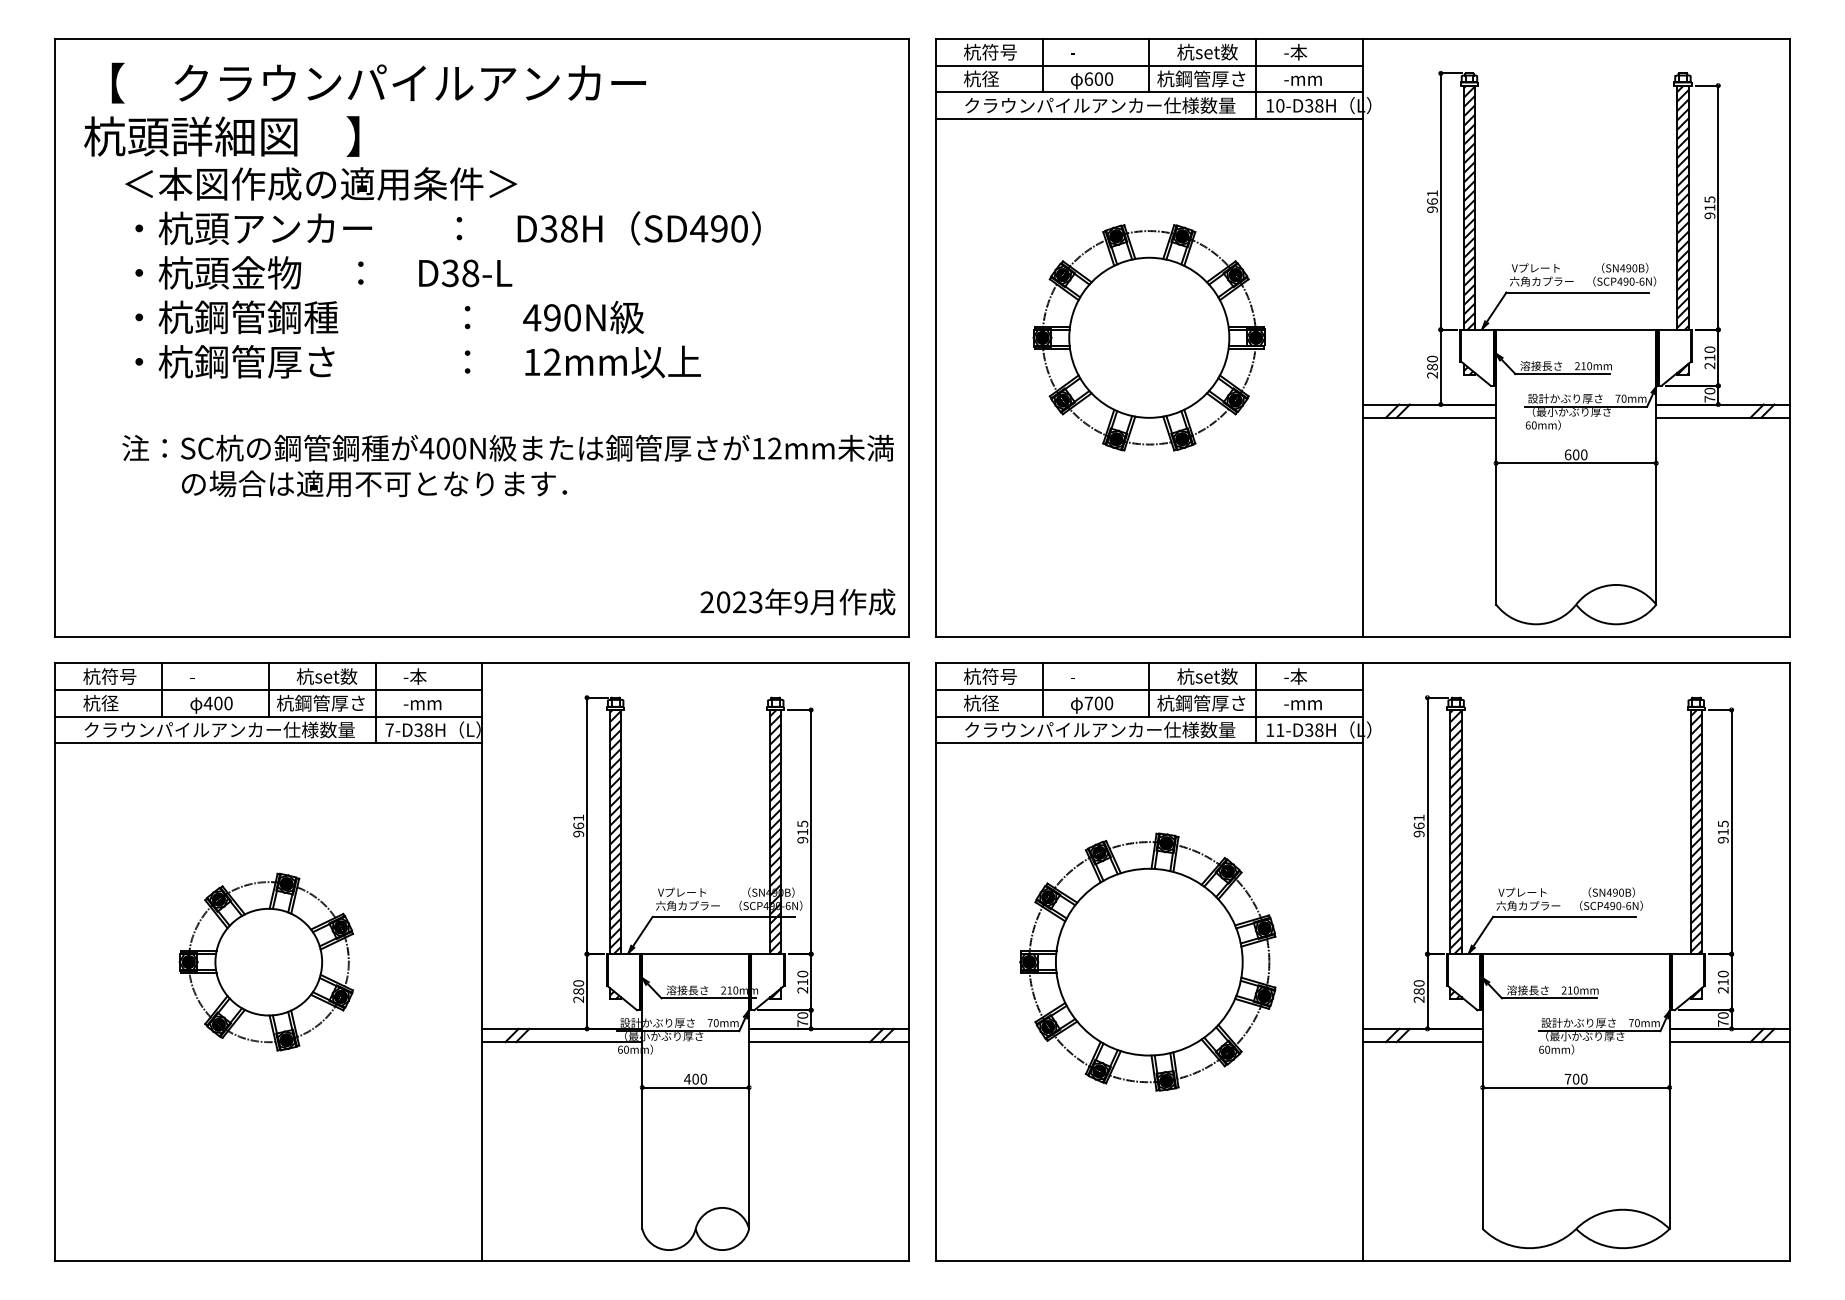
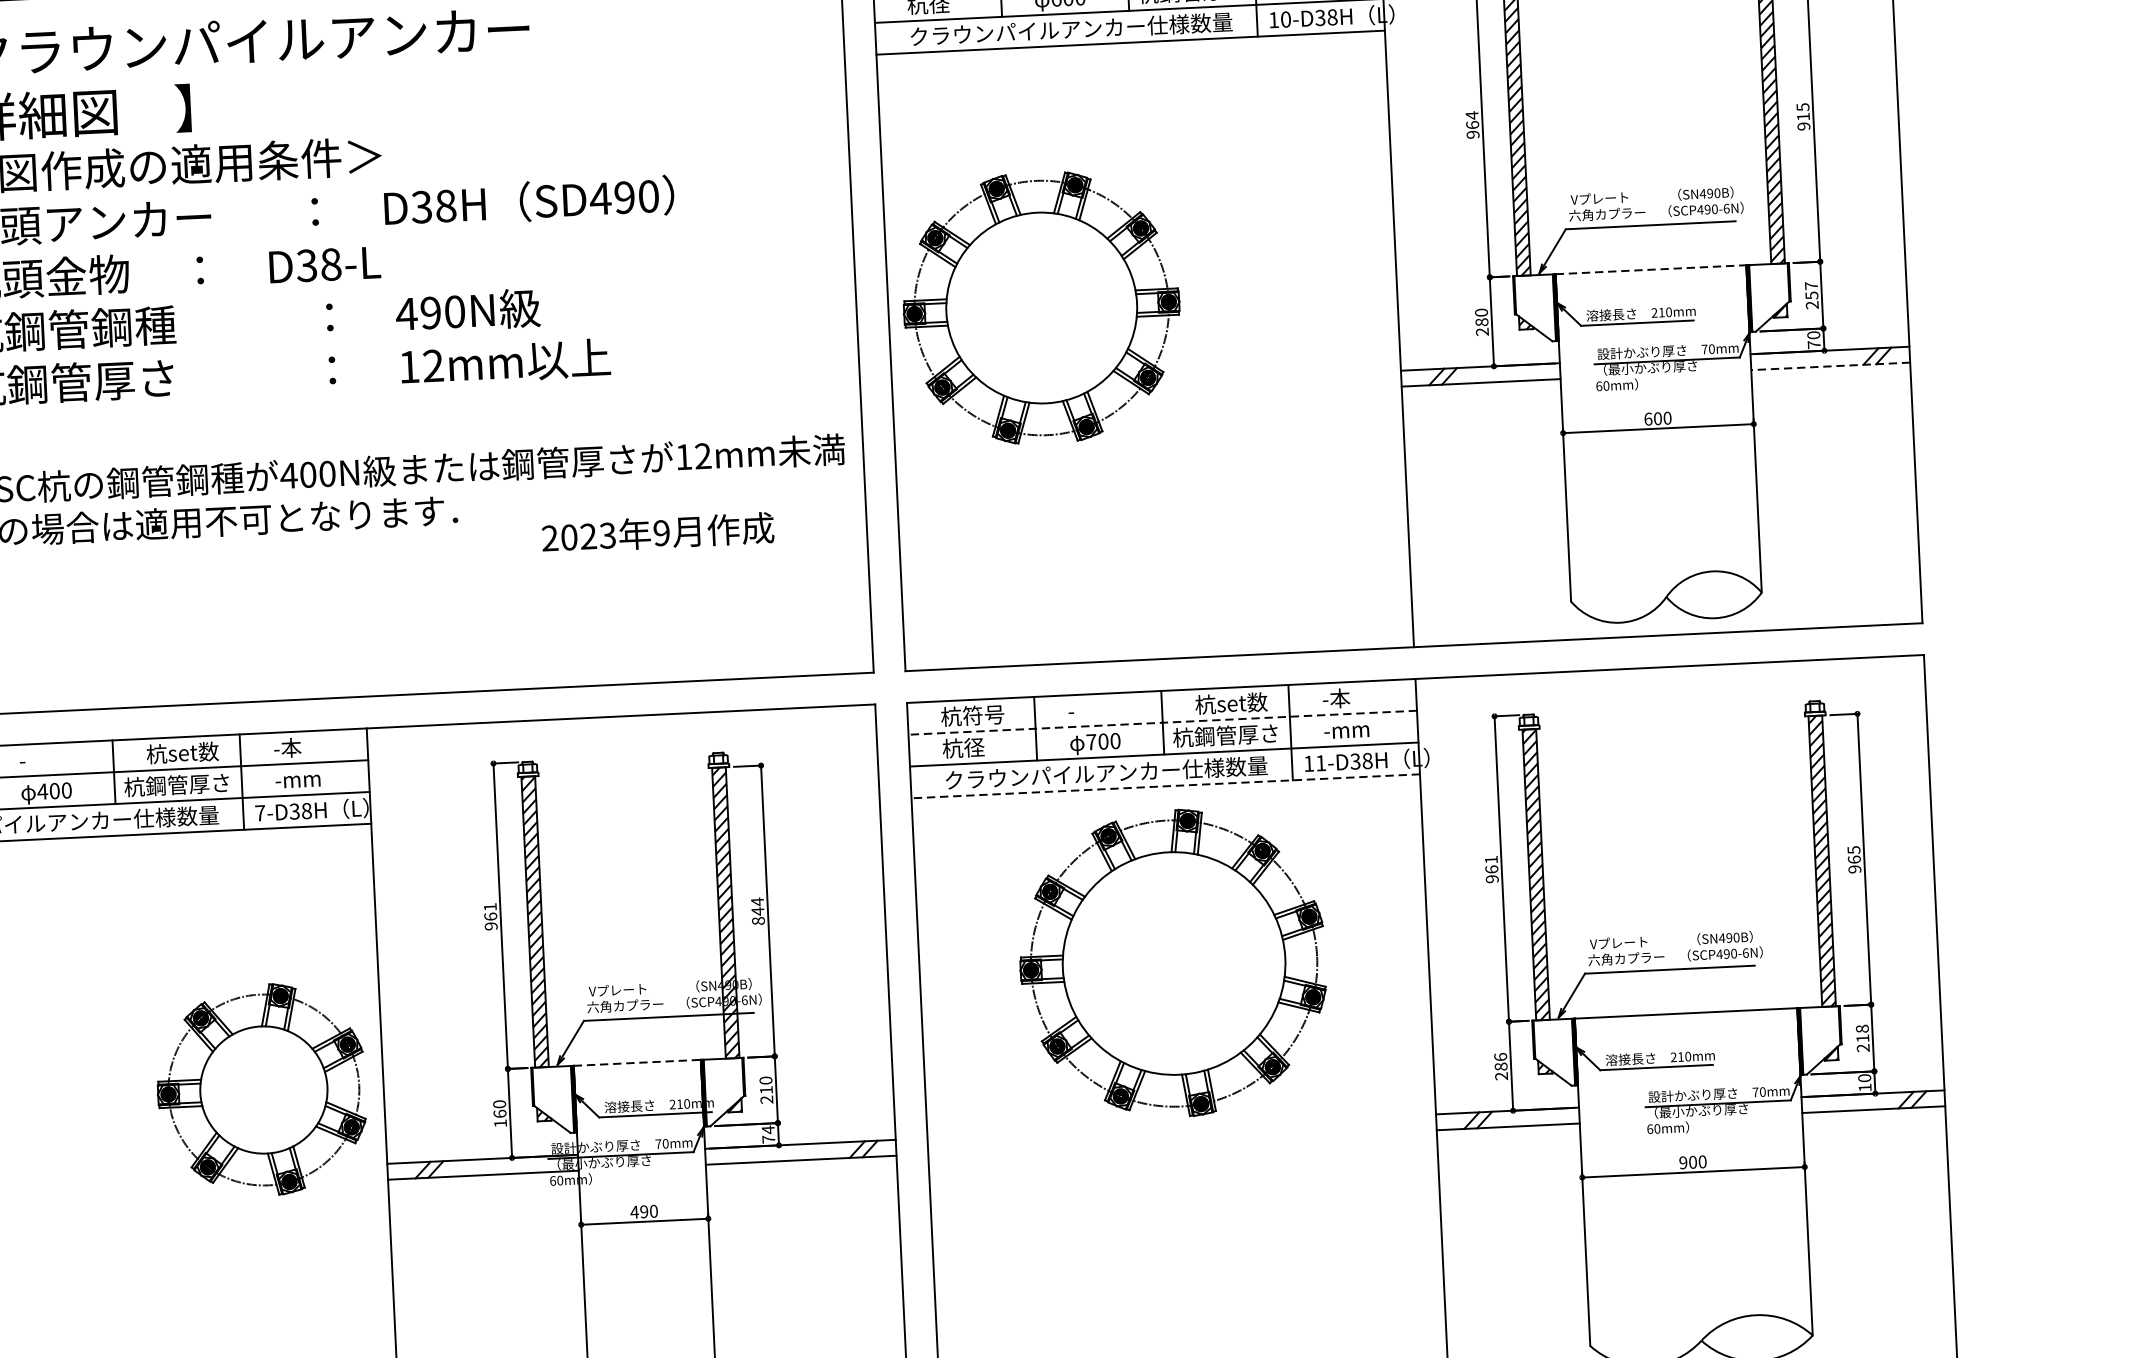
text: (1432, 193) -> (1472, 115), 961 -> 964
line: (1576, 329) -> (1651, 269), solid -> dashed
part: (1148, 337) -> (1040, 307), moved
text: (1709, 353) -> (1811, 290), 210 -> 257
line: (1722, 417) -> (1830, 365), solid -> dashed
text: (797, 601) -> (657, 532), moved
line: (1148, 690) -> (1161, 723), solid -> dashed
line: (1148, 743) -> (1164, 786), solid -> dashed
text: (802, 831) -> (757, 910), 915 -> 844
text: (1722, 831) -> (1853, 859), 915 -> 965
line: (696, 954) -> (638, 1063), solid -> dashed
part: (266, 961) -> (261, 1089), moved
part: (1147, 961) -> (1171, 962), moved
text: (1723, 973) -> (1862, 1028), 210 -> 218
text: (1418, 983) -> (1499, 1057), 280 -> 286
text: (578, 995) -> (500, 1118), 280 -> 160
text: (802, 1015) -> (767, 1129), 70 -> 74
text: (1723, 1023) -> (1865, 1087), 70 -> 10
text: (1567, 1078) -> (1682, 1161), 700 -> 900
text: (695, 1079) -> (644, 1212), 400 -> 490

